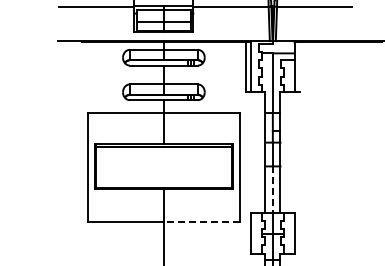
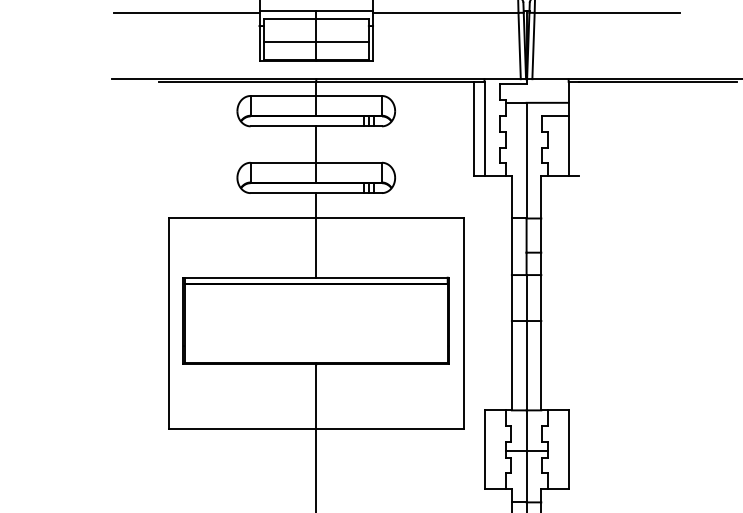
line: (272, 190) -> (525, 367), dashed -> solid
line: (201, 222) -> (388, 429), dashed -> solid

